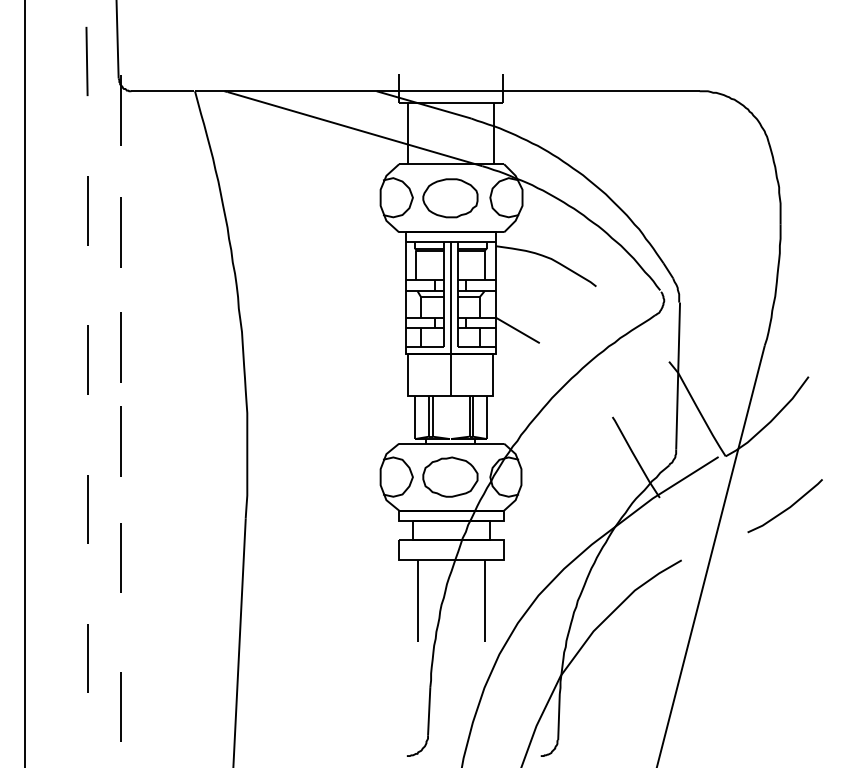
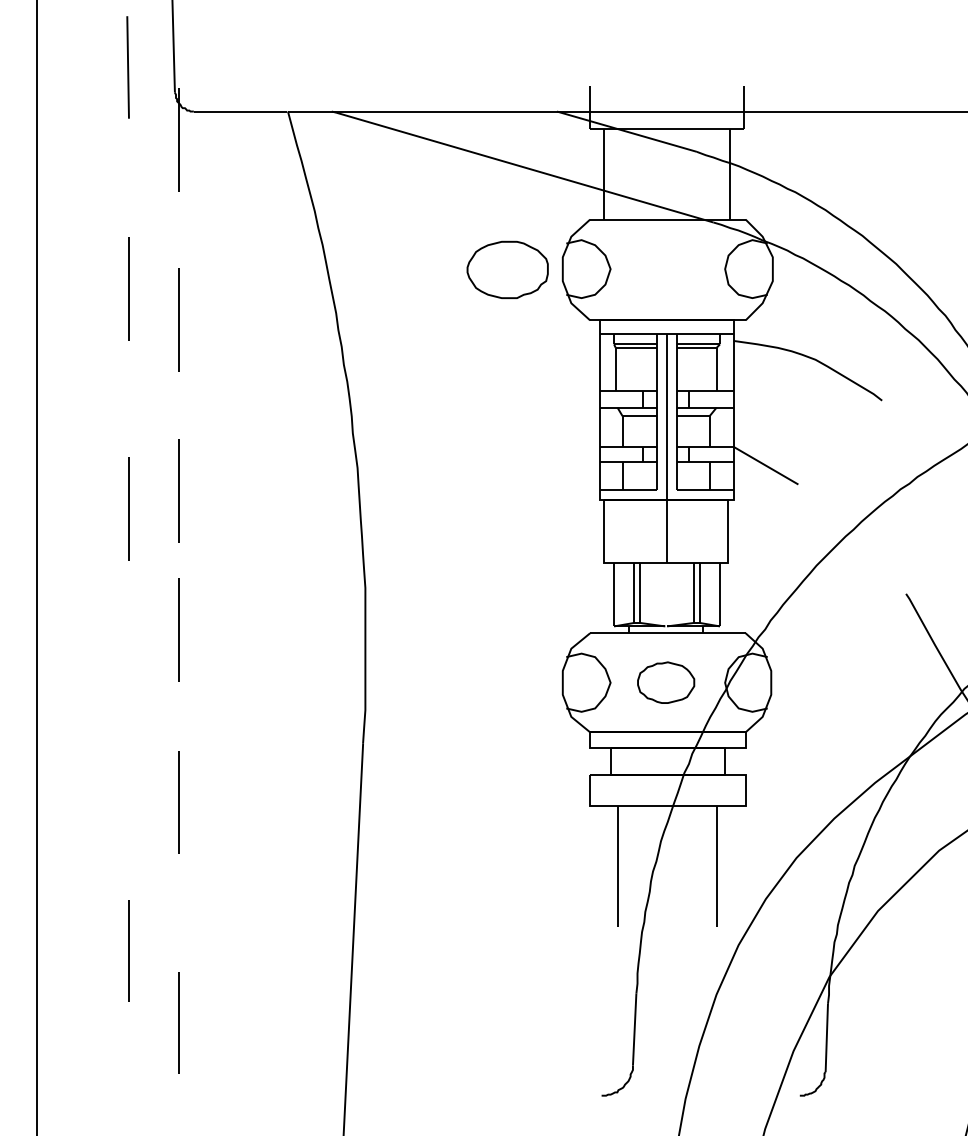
part: (450, 198) -> (507, 270), moved
part: (450, 476) -> (666, 681), size x0.7
line: (87, 509) -> (128, 730), removed

